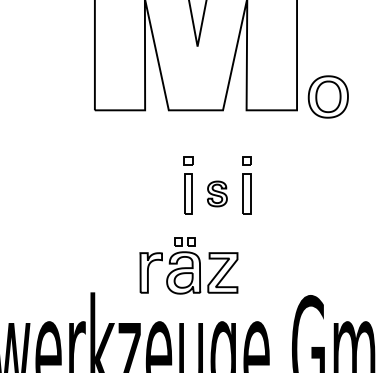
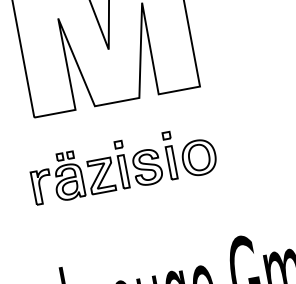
part: (327, 96) -> (198, 157), moved
part: (217, 193) -> (147, 166), size x1.67
part: (188, 265) -> (71, 175), moved

